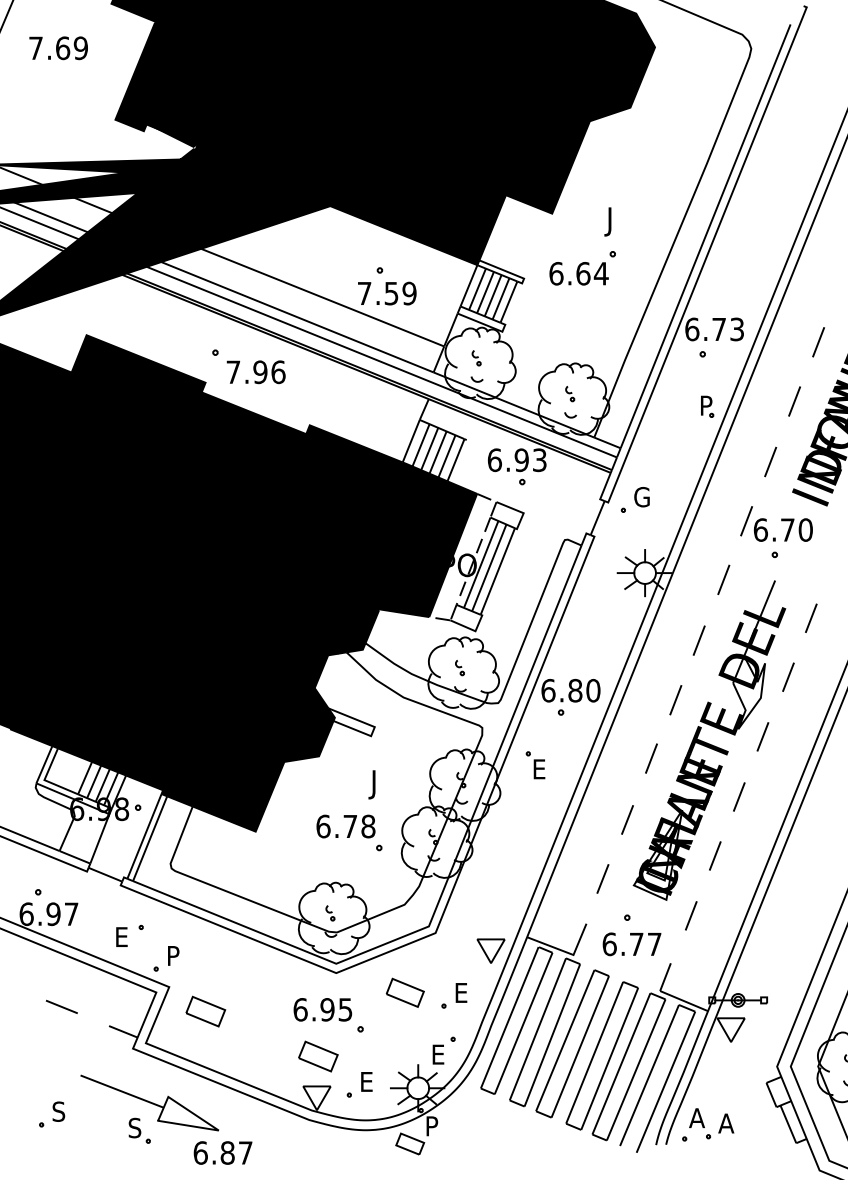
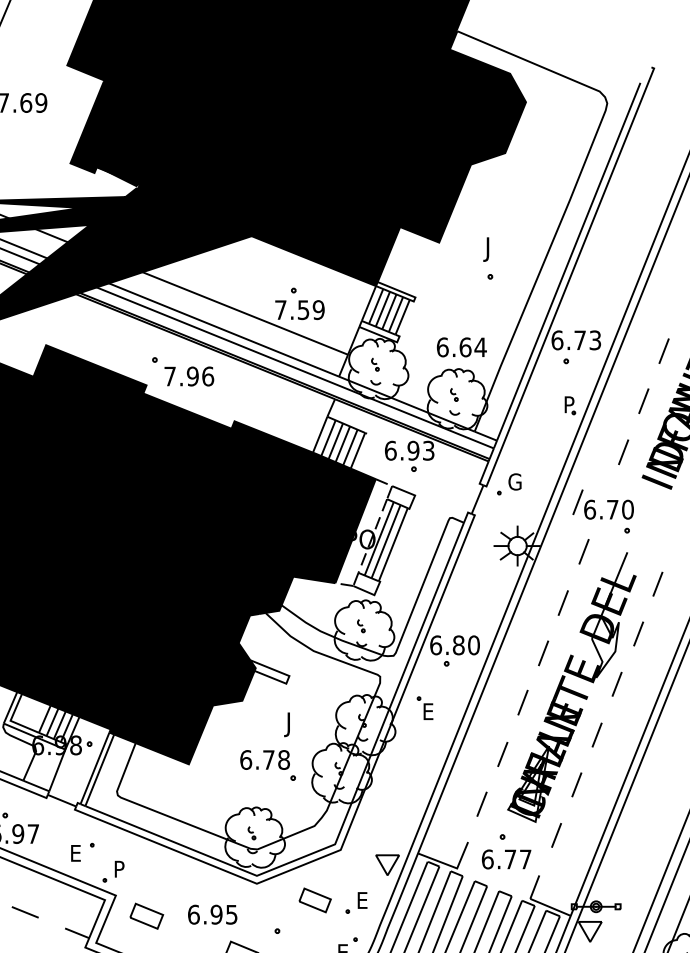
text: (578, 273) -> (461, 347), moved
part: (776, 523) -> (603, 504), moved
text: (322, 1009) -> (212, 914), moved

